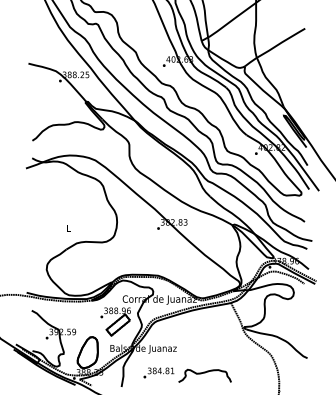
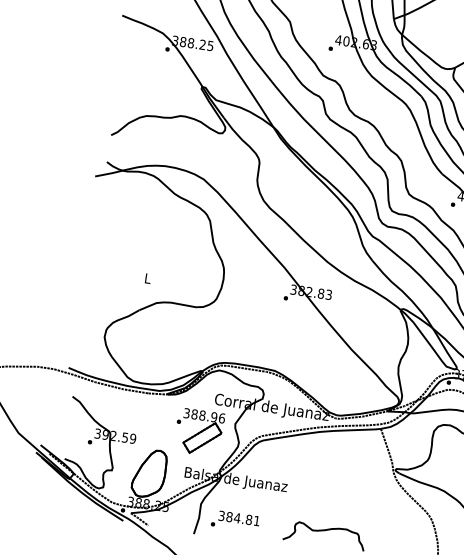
text: (158, 372) -> (234, 520), moved

